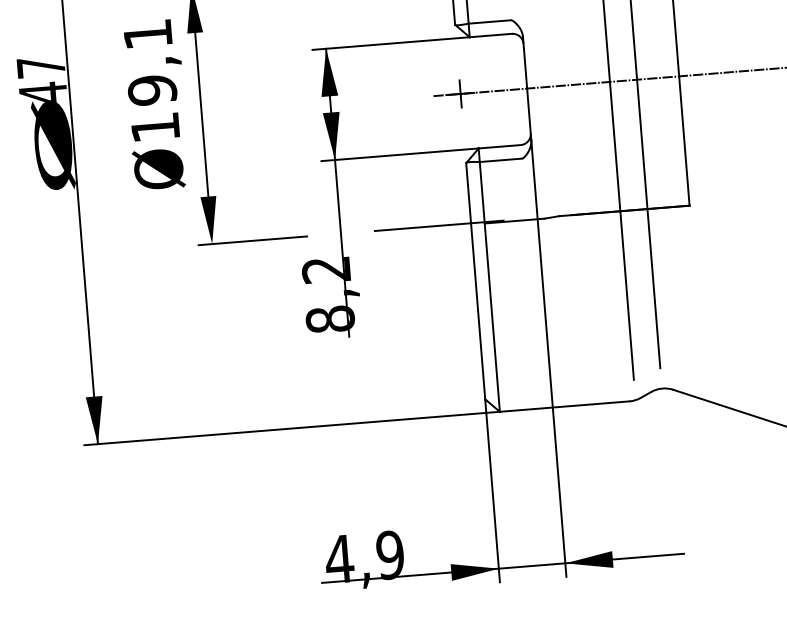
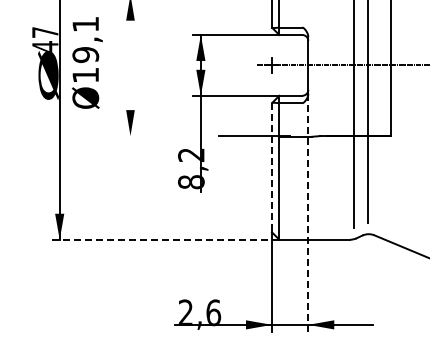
text: (156, 103) -> (87, 62), moved
line: (201, 114) -> (130, 65), removed
line: (252, 241) -> (152, 136), removed
line: (474, 280) -> (271, 167), solid -> dashed
line: (549, 359) -> (308, 213), solid -> dashed
line: (291, 428) -> (165, 239), solid -> dashed
text: (364, 556) -> (199, 312), 4,9 -> 2,6

